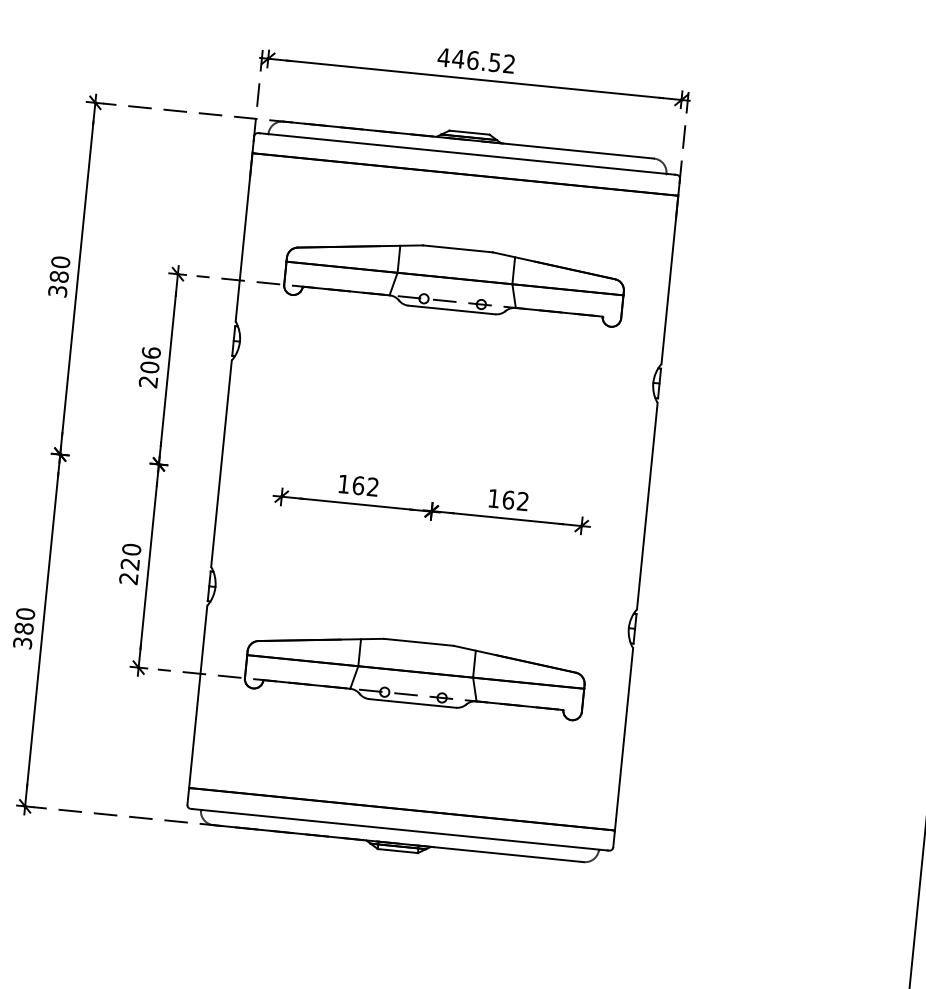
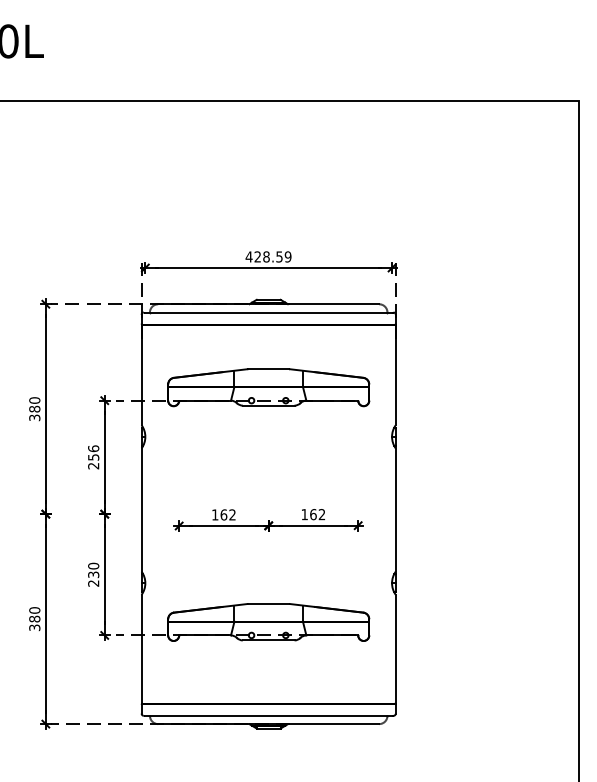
text: (483, 60) -> (272, 256), 446.52 -> 428.59
text: (149, 367) -> (93, 457), 206 -> 256
text: (131, 563) -> (94, 574), 220 -> 230

